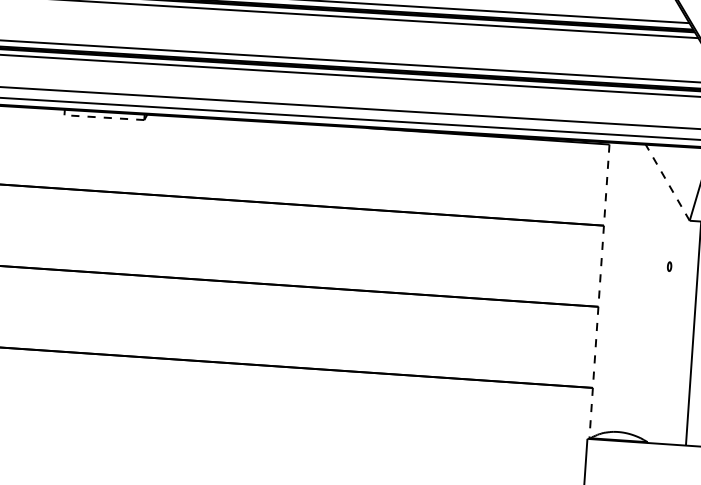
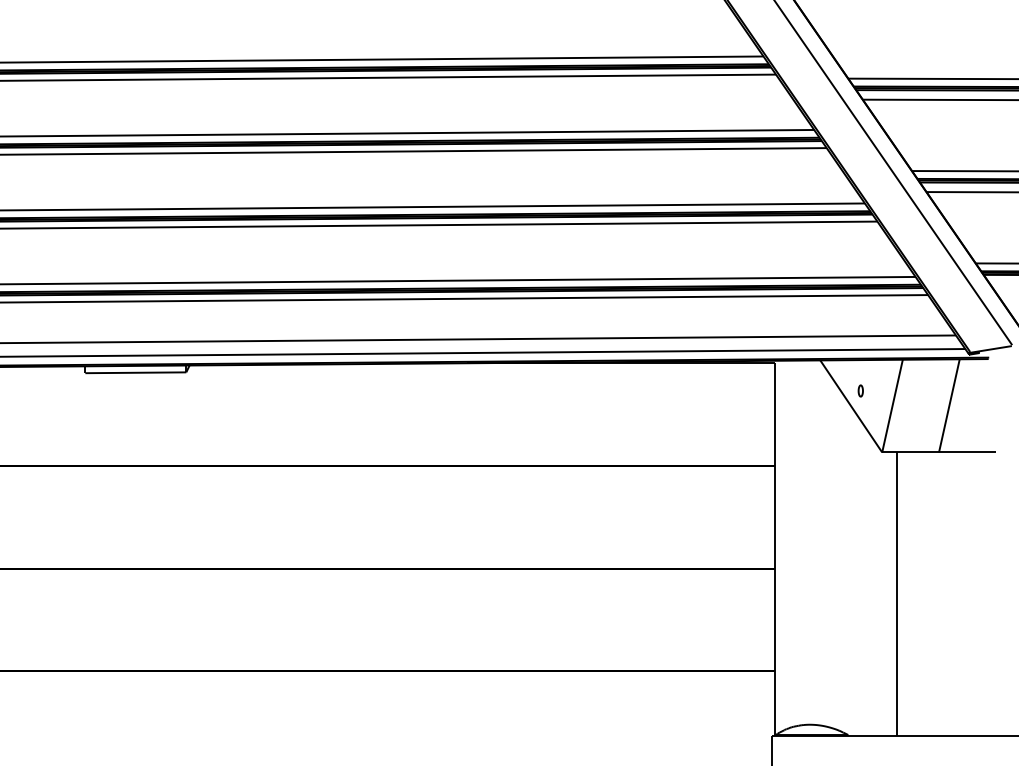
line: (104, 117) -> (135, 372), dashed -> solid
line: (667, 182) -> (850, 406), dashed -> solid
part: (669, 266) -> (860, 390), moved
line: (599, 292) -> (774, 550), dashed -> solid

